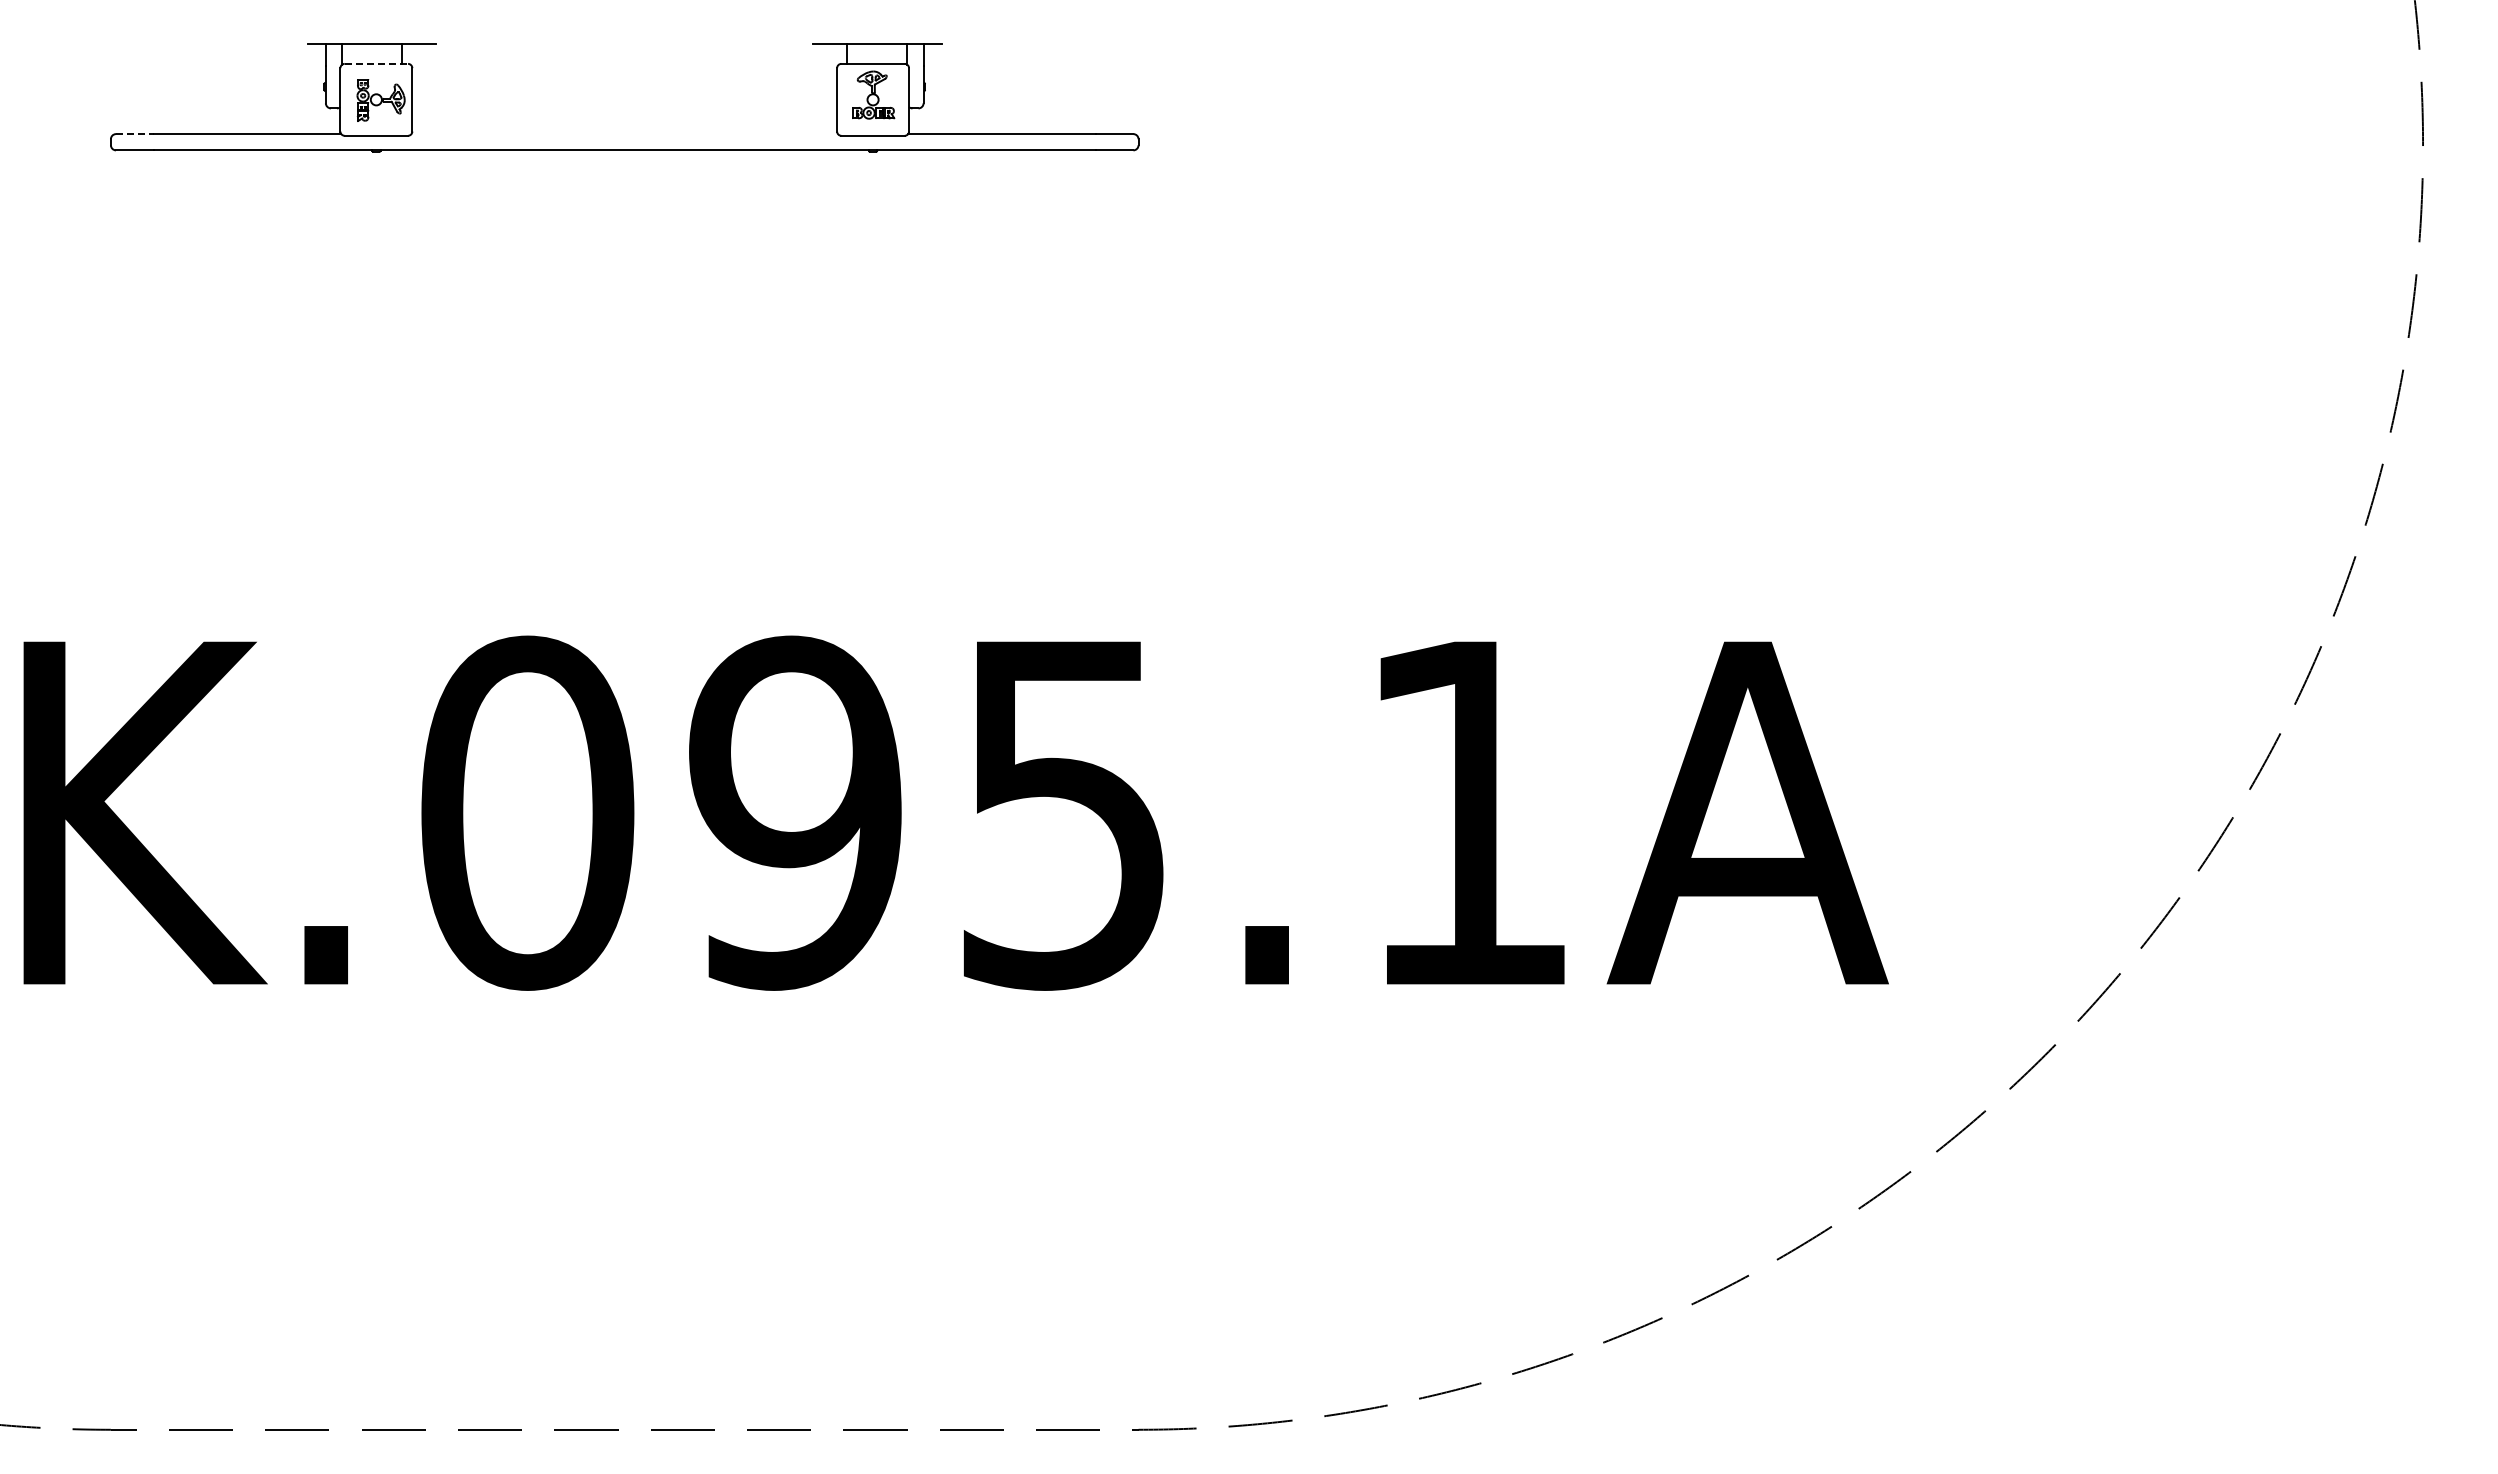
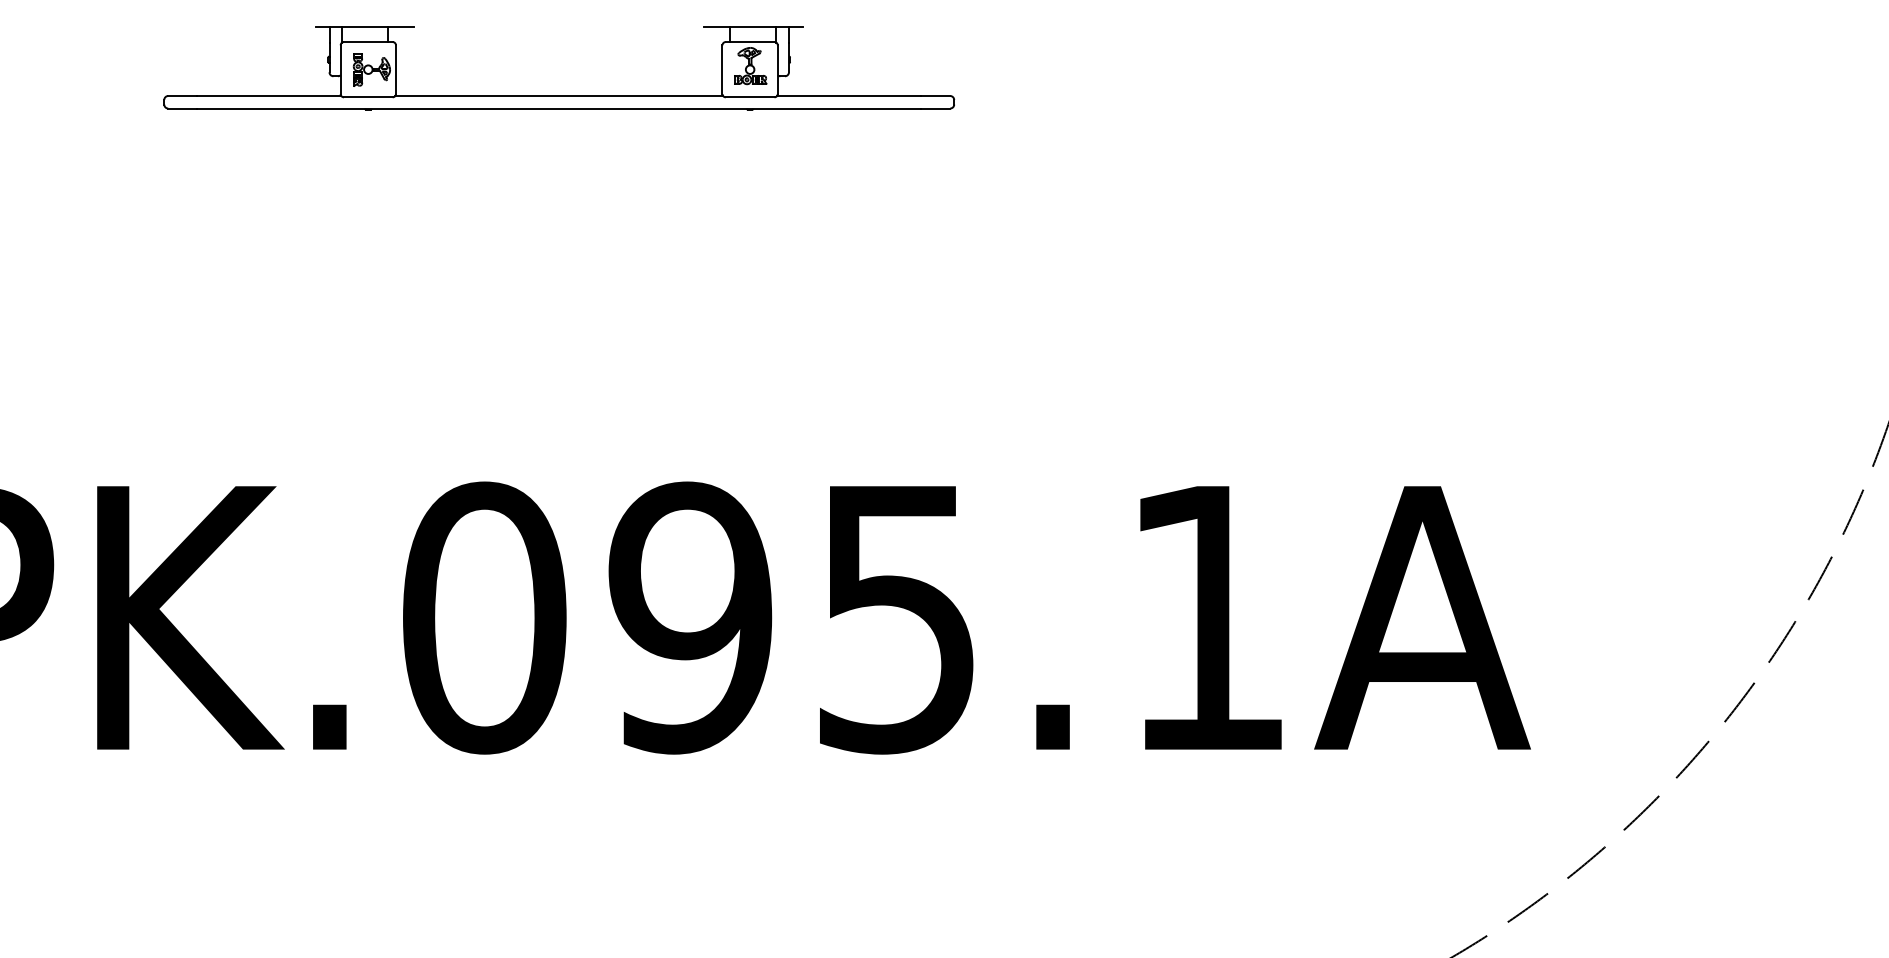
line: (376, 63) -> (368, 41), dashed -> solid
line: (134, 134) -> (182, 96), dashed -> solid
line: (624, 134) -> (559, 96), added

